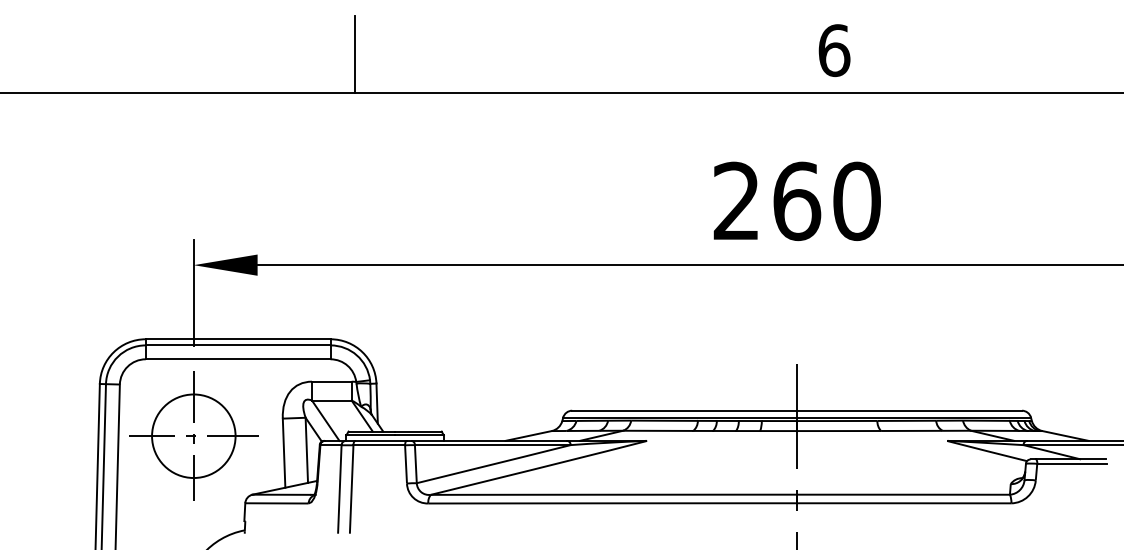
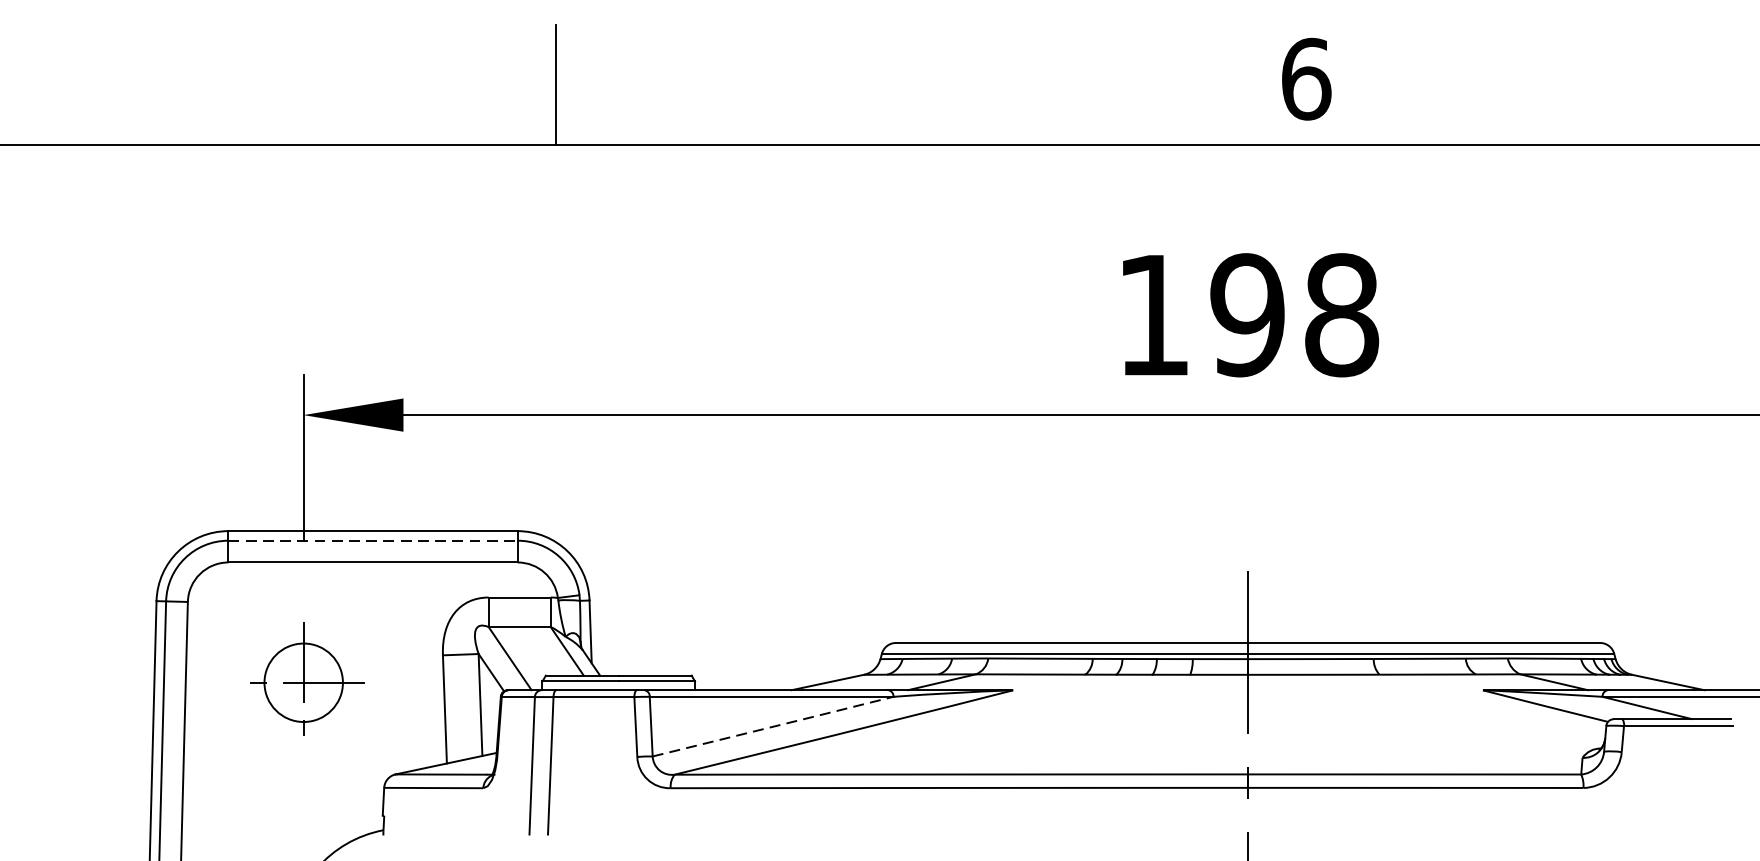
text: (796, 201) -> (1247, 315), 260 -> 198
line: (238, 345) -> (373, 540), solid -> dashed
part: (193, 435) -> (303, 681), size x0.6
line: (494, 464) -> (774, 727), solid -> dashed

